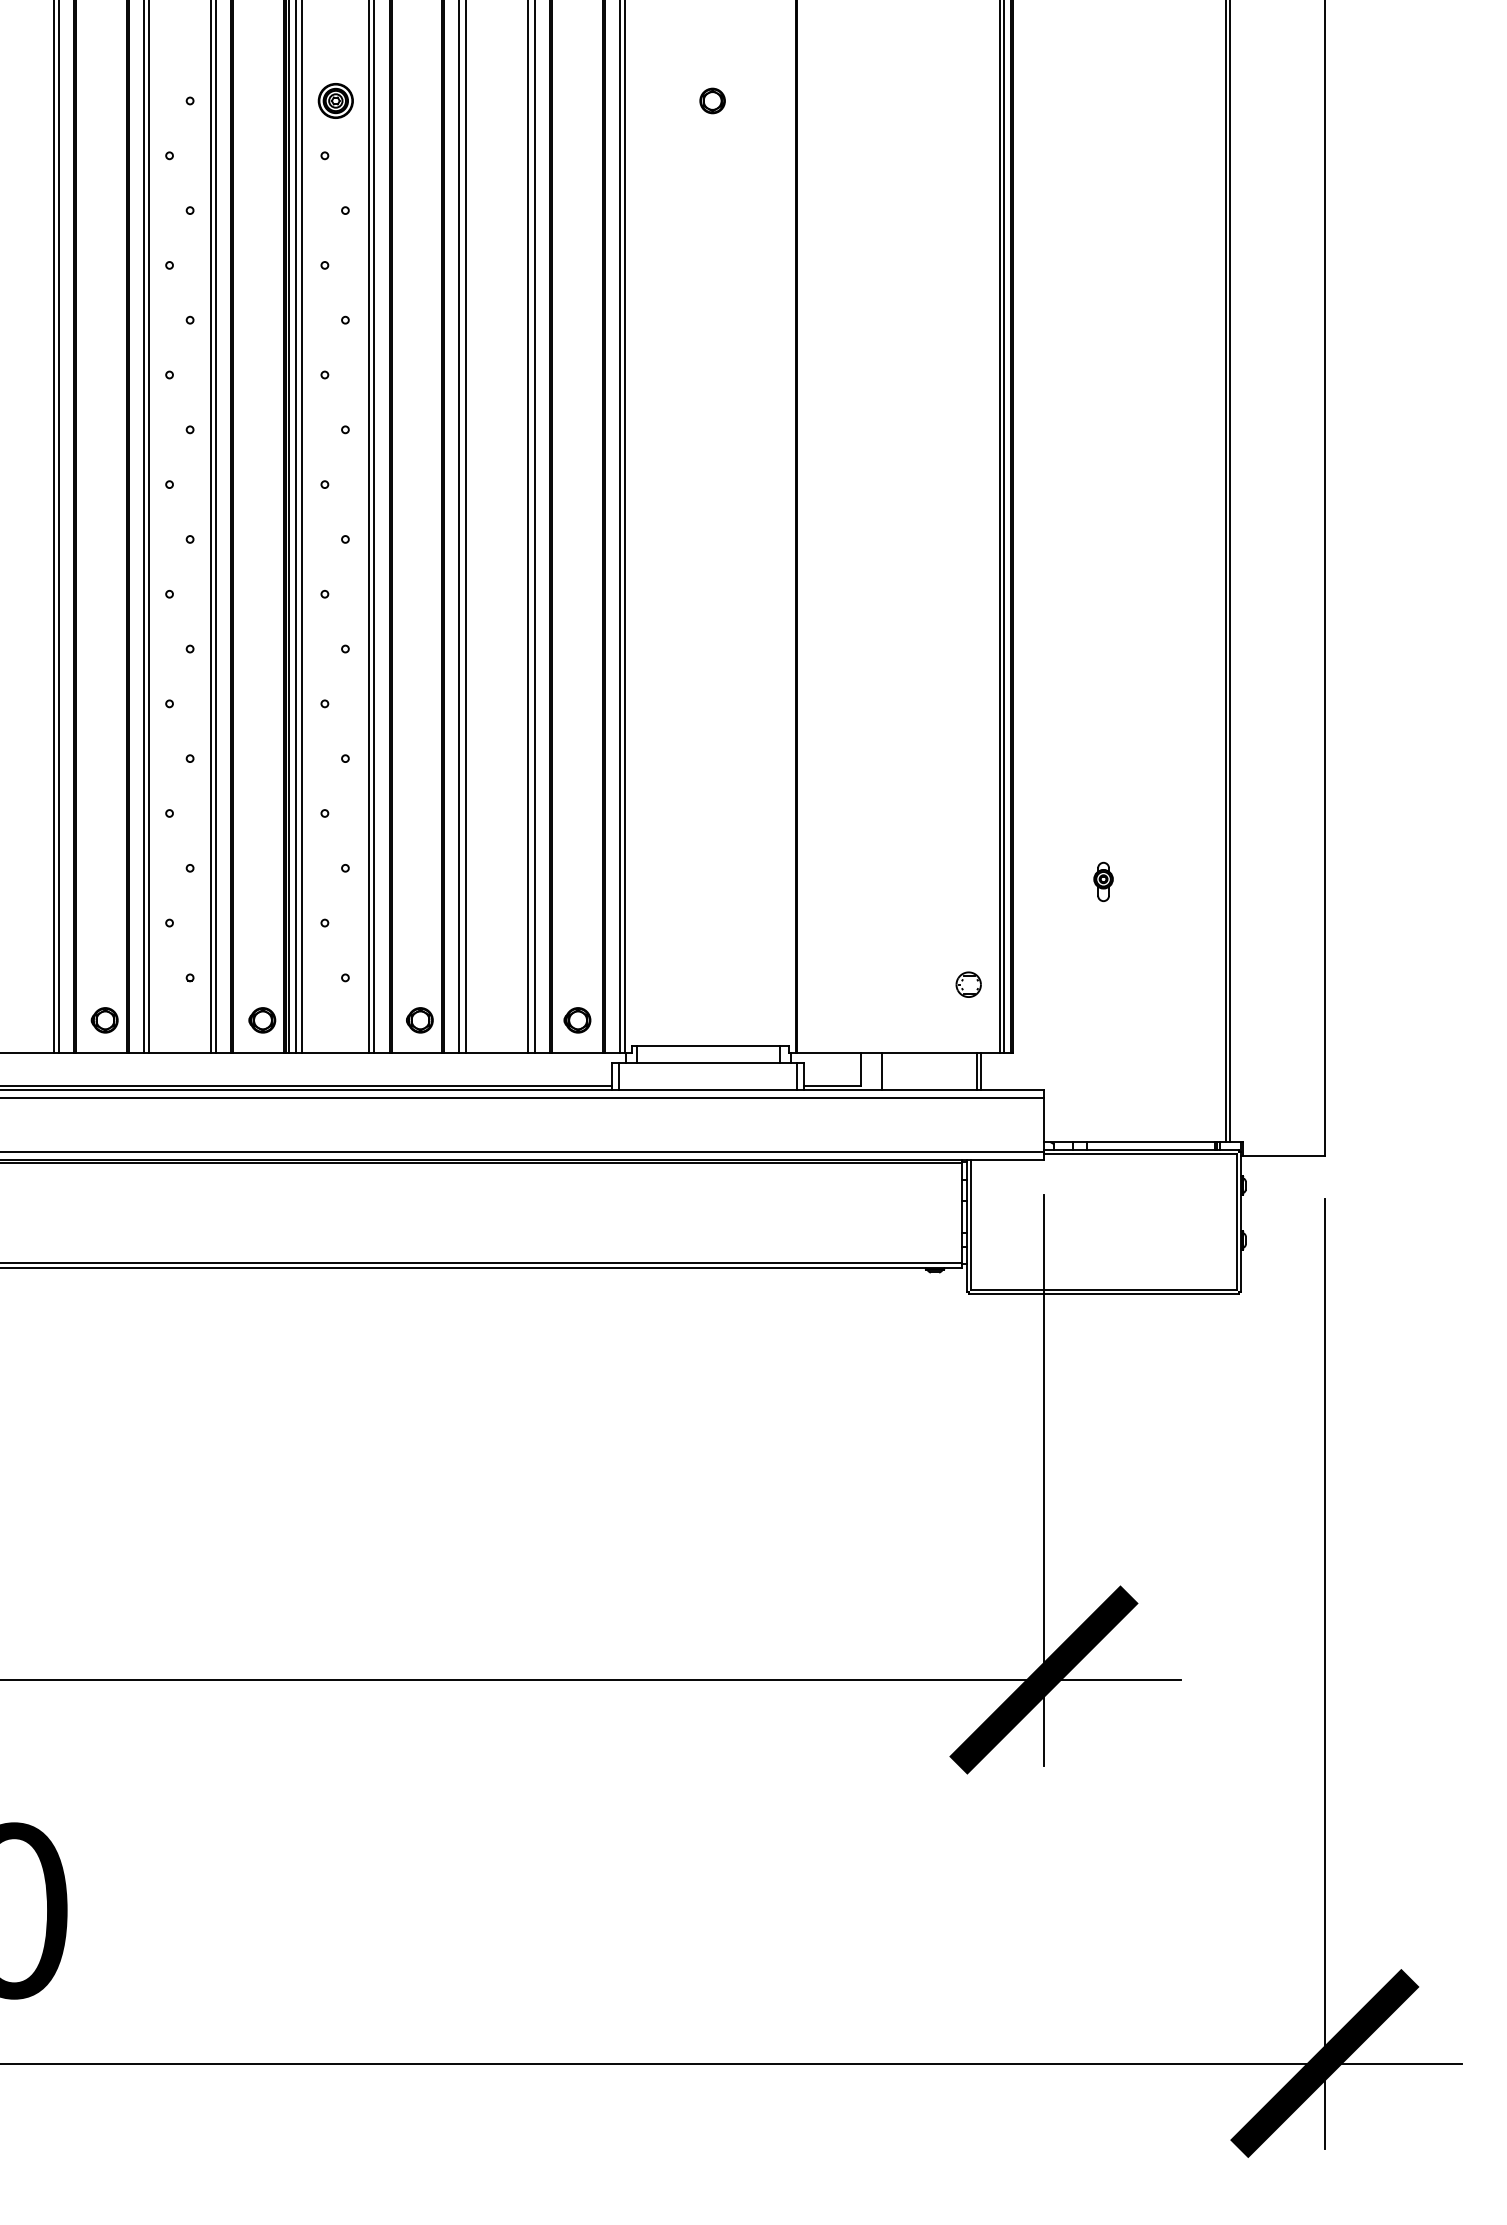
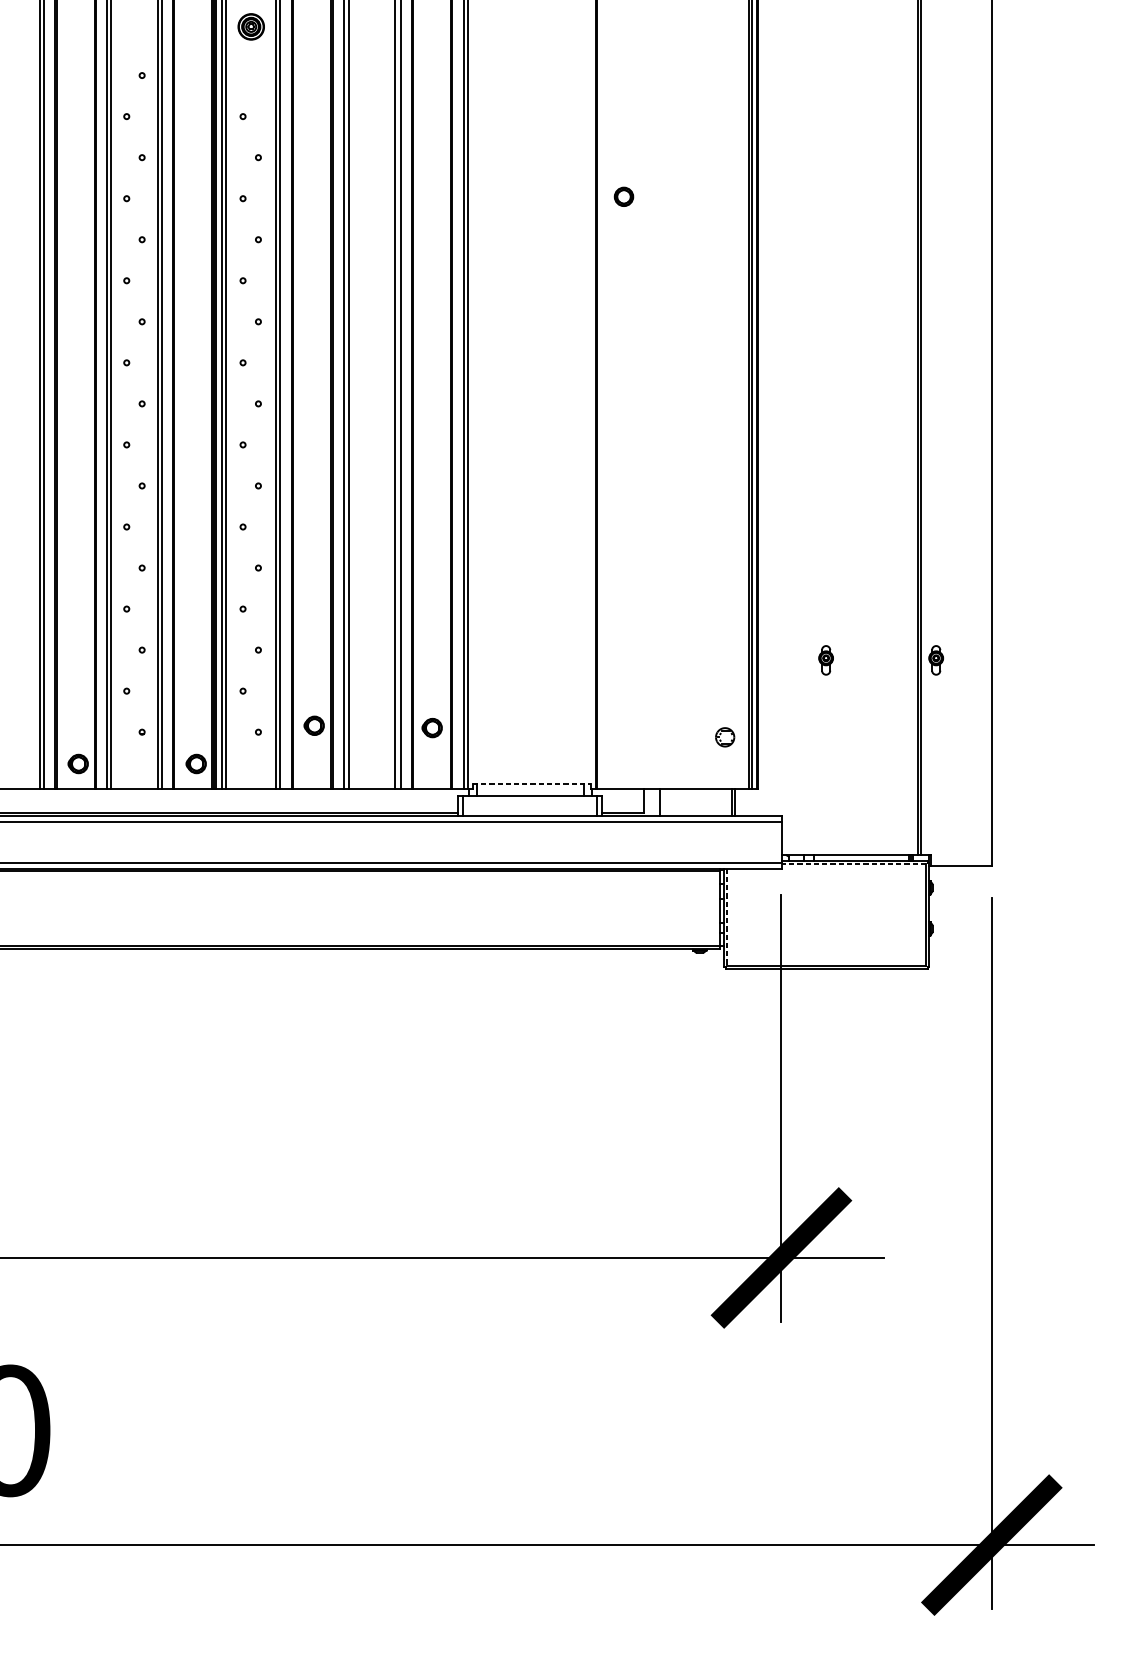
part: (335, 100) -> (251, 26), moved
part: (712, 100) -> (623, 196), moved
part: (1250, 881) -> (936, 660), added
part: (419, 1020) -> (313, 725), moved
part: (577, 1020) -> (432, 728), moved
line: (710, 1046) -> (531, 783), solid -> dashed
line: (1140, 1154) -> (853, 864), solid -> dashed
line: (971, 1224) -> (727, 916), solid -> dashed

